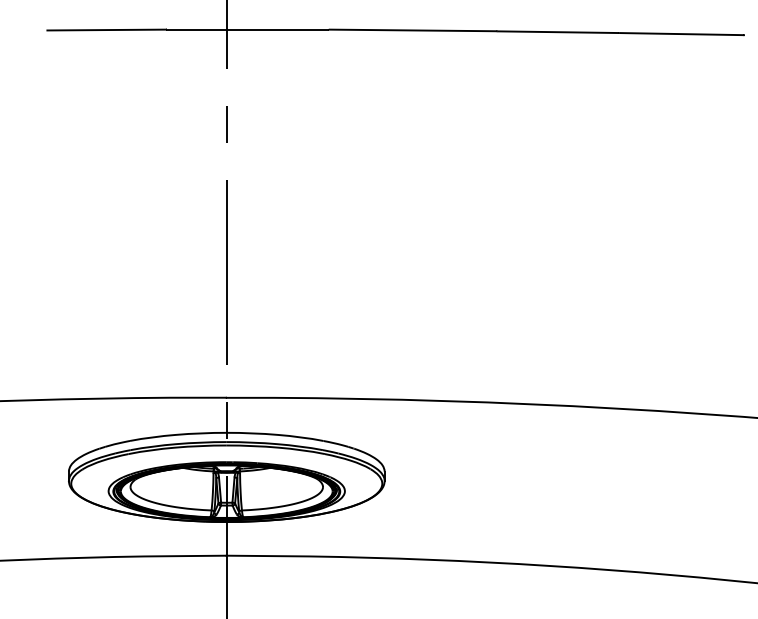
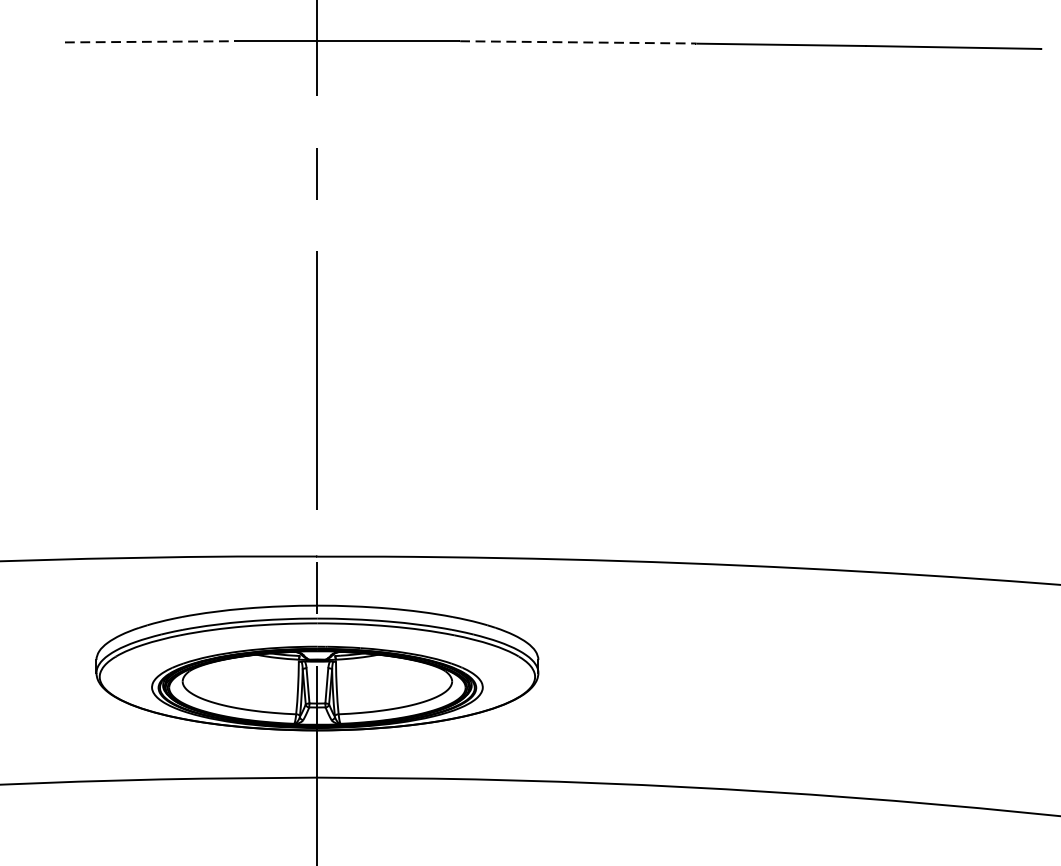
line: (108, 30) -> (151, 42), solid -> dashed
line: (414, 30) -> (580, 42), solid -> dashed

